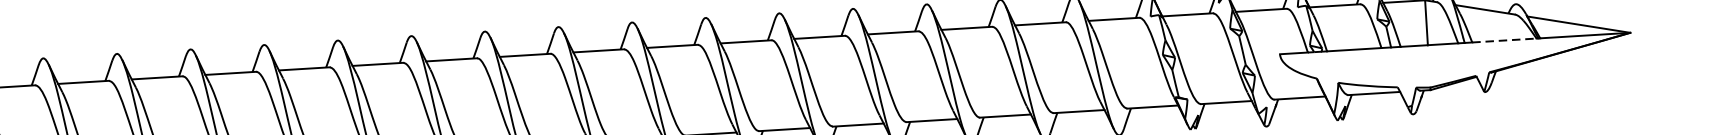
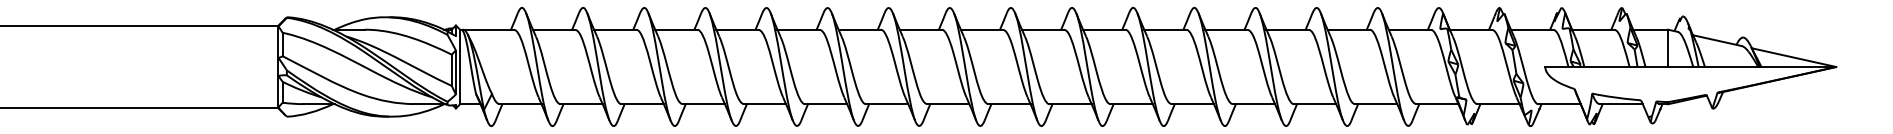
line: (1504, 39) -> (1731, 66), dashed -> solid

